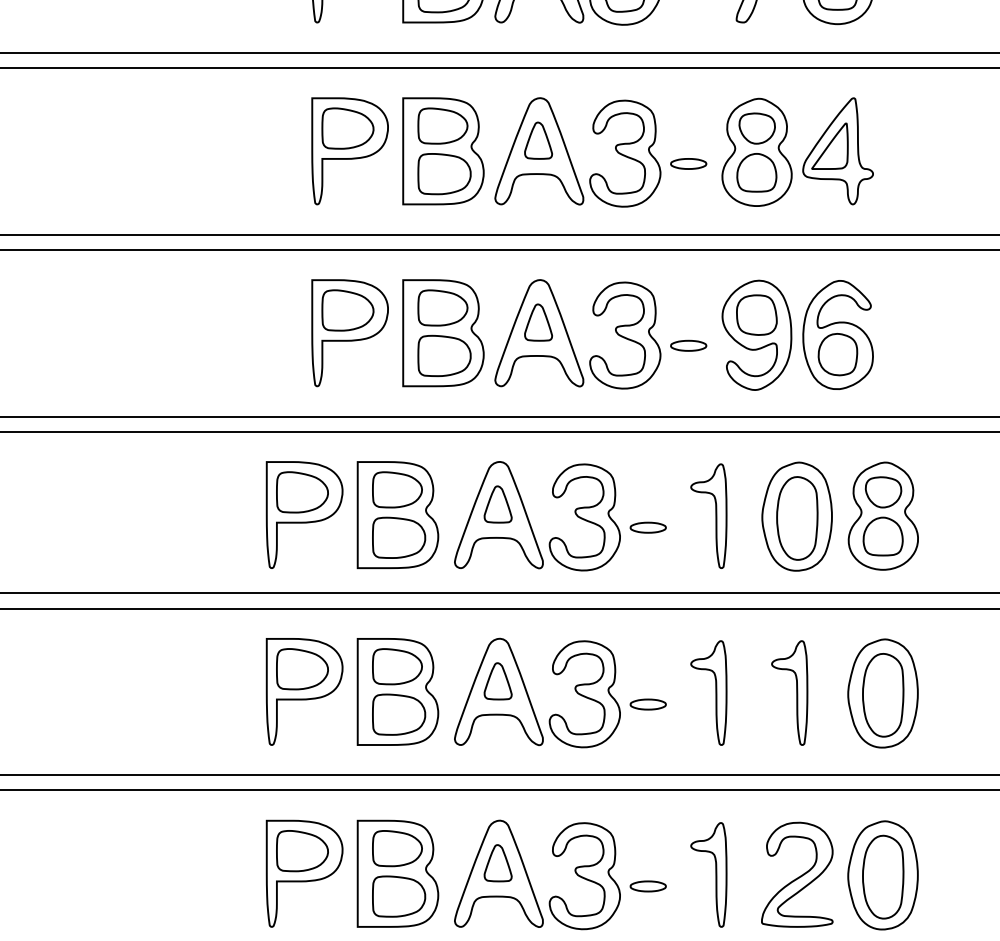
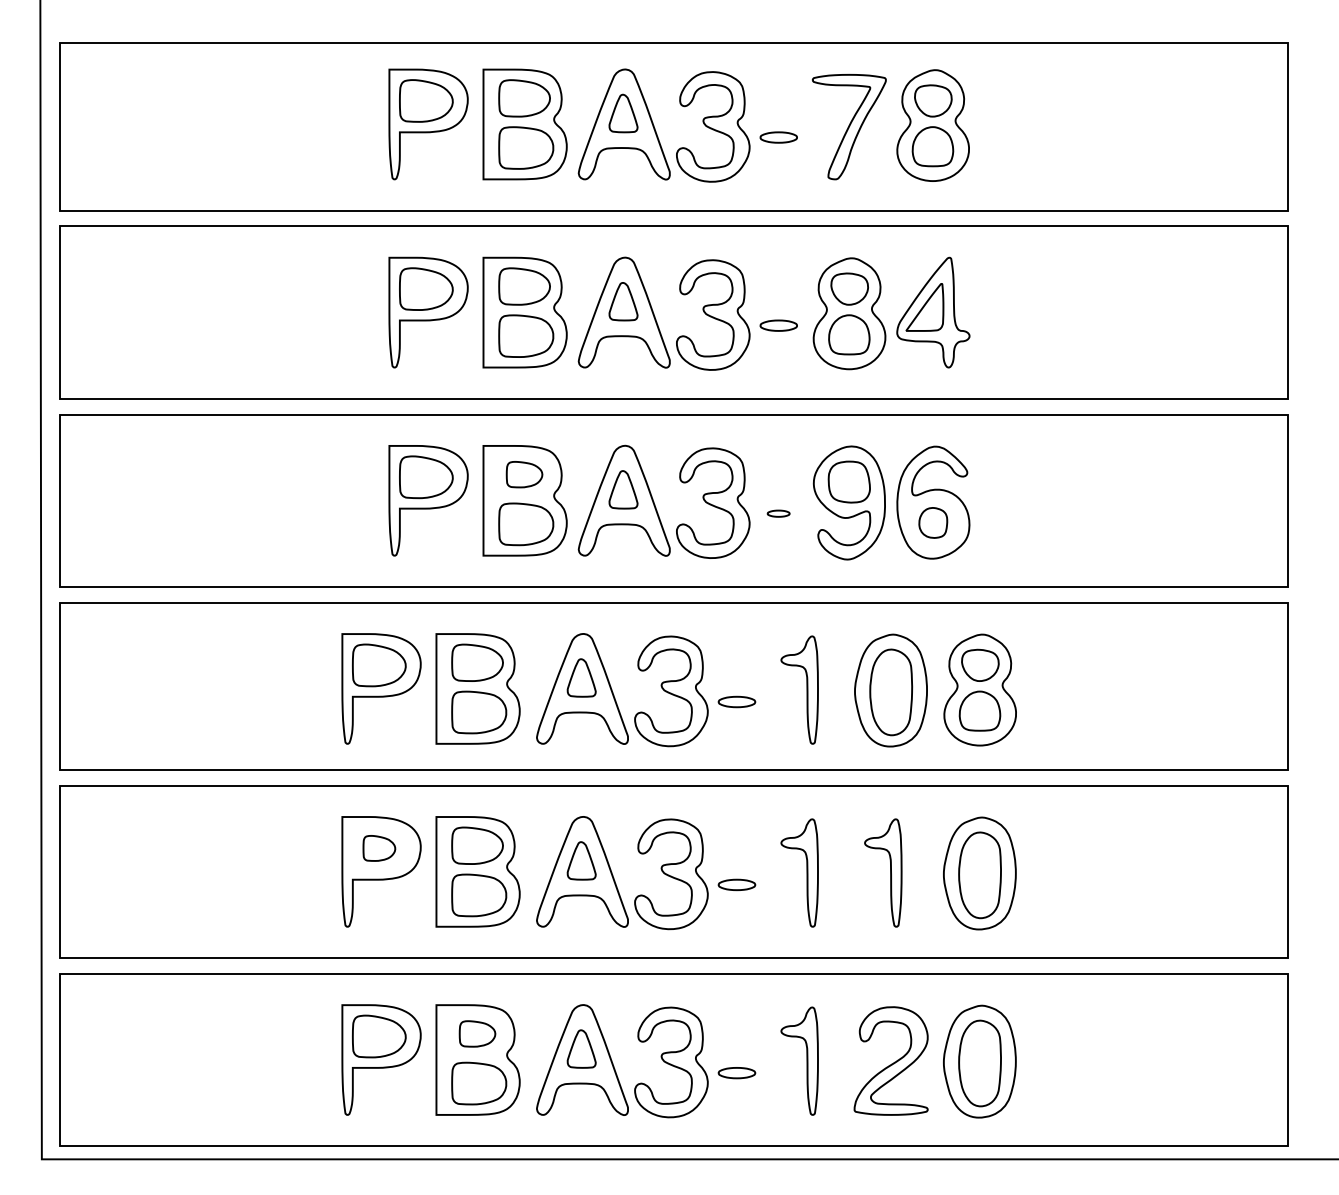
part: (442, 307) -> (524, 474), size x0.7
part: (688, 345) -> (778, 513), size x0.6
part: (838, 354) -> (933, 522), size x0.7
part: (302, 669) -> (379, 848), size x0.6
part: (397, 848) -> (477, 1033), size x0.7

